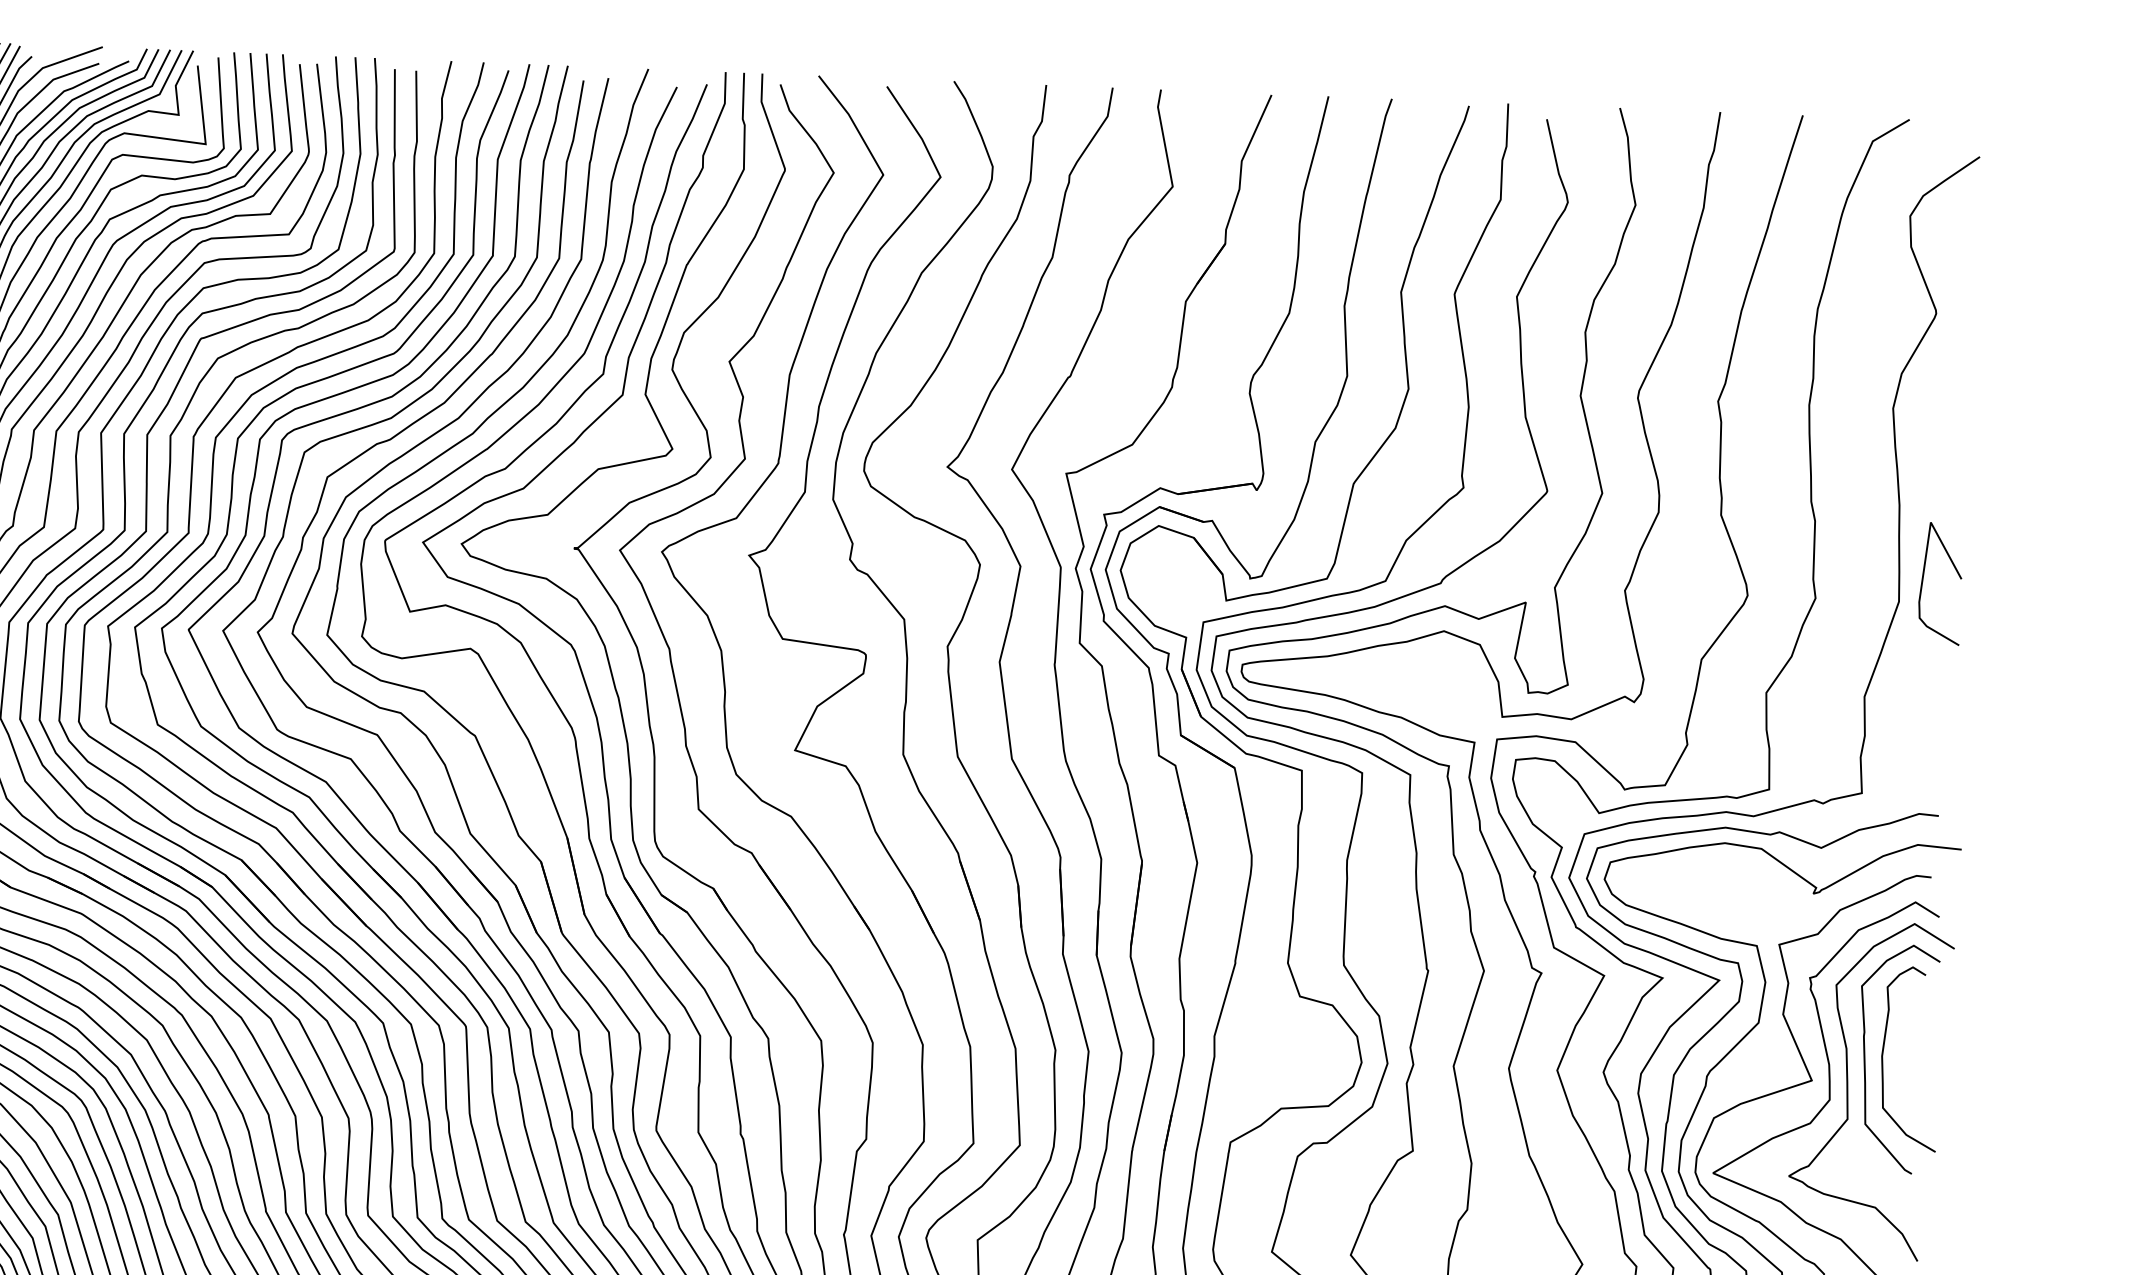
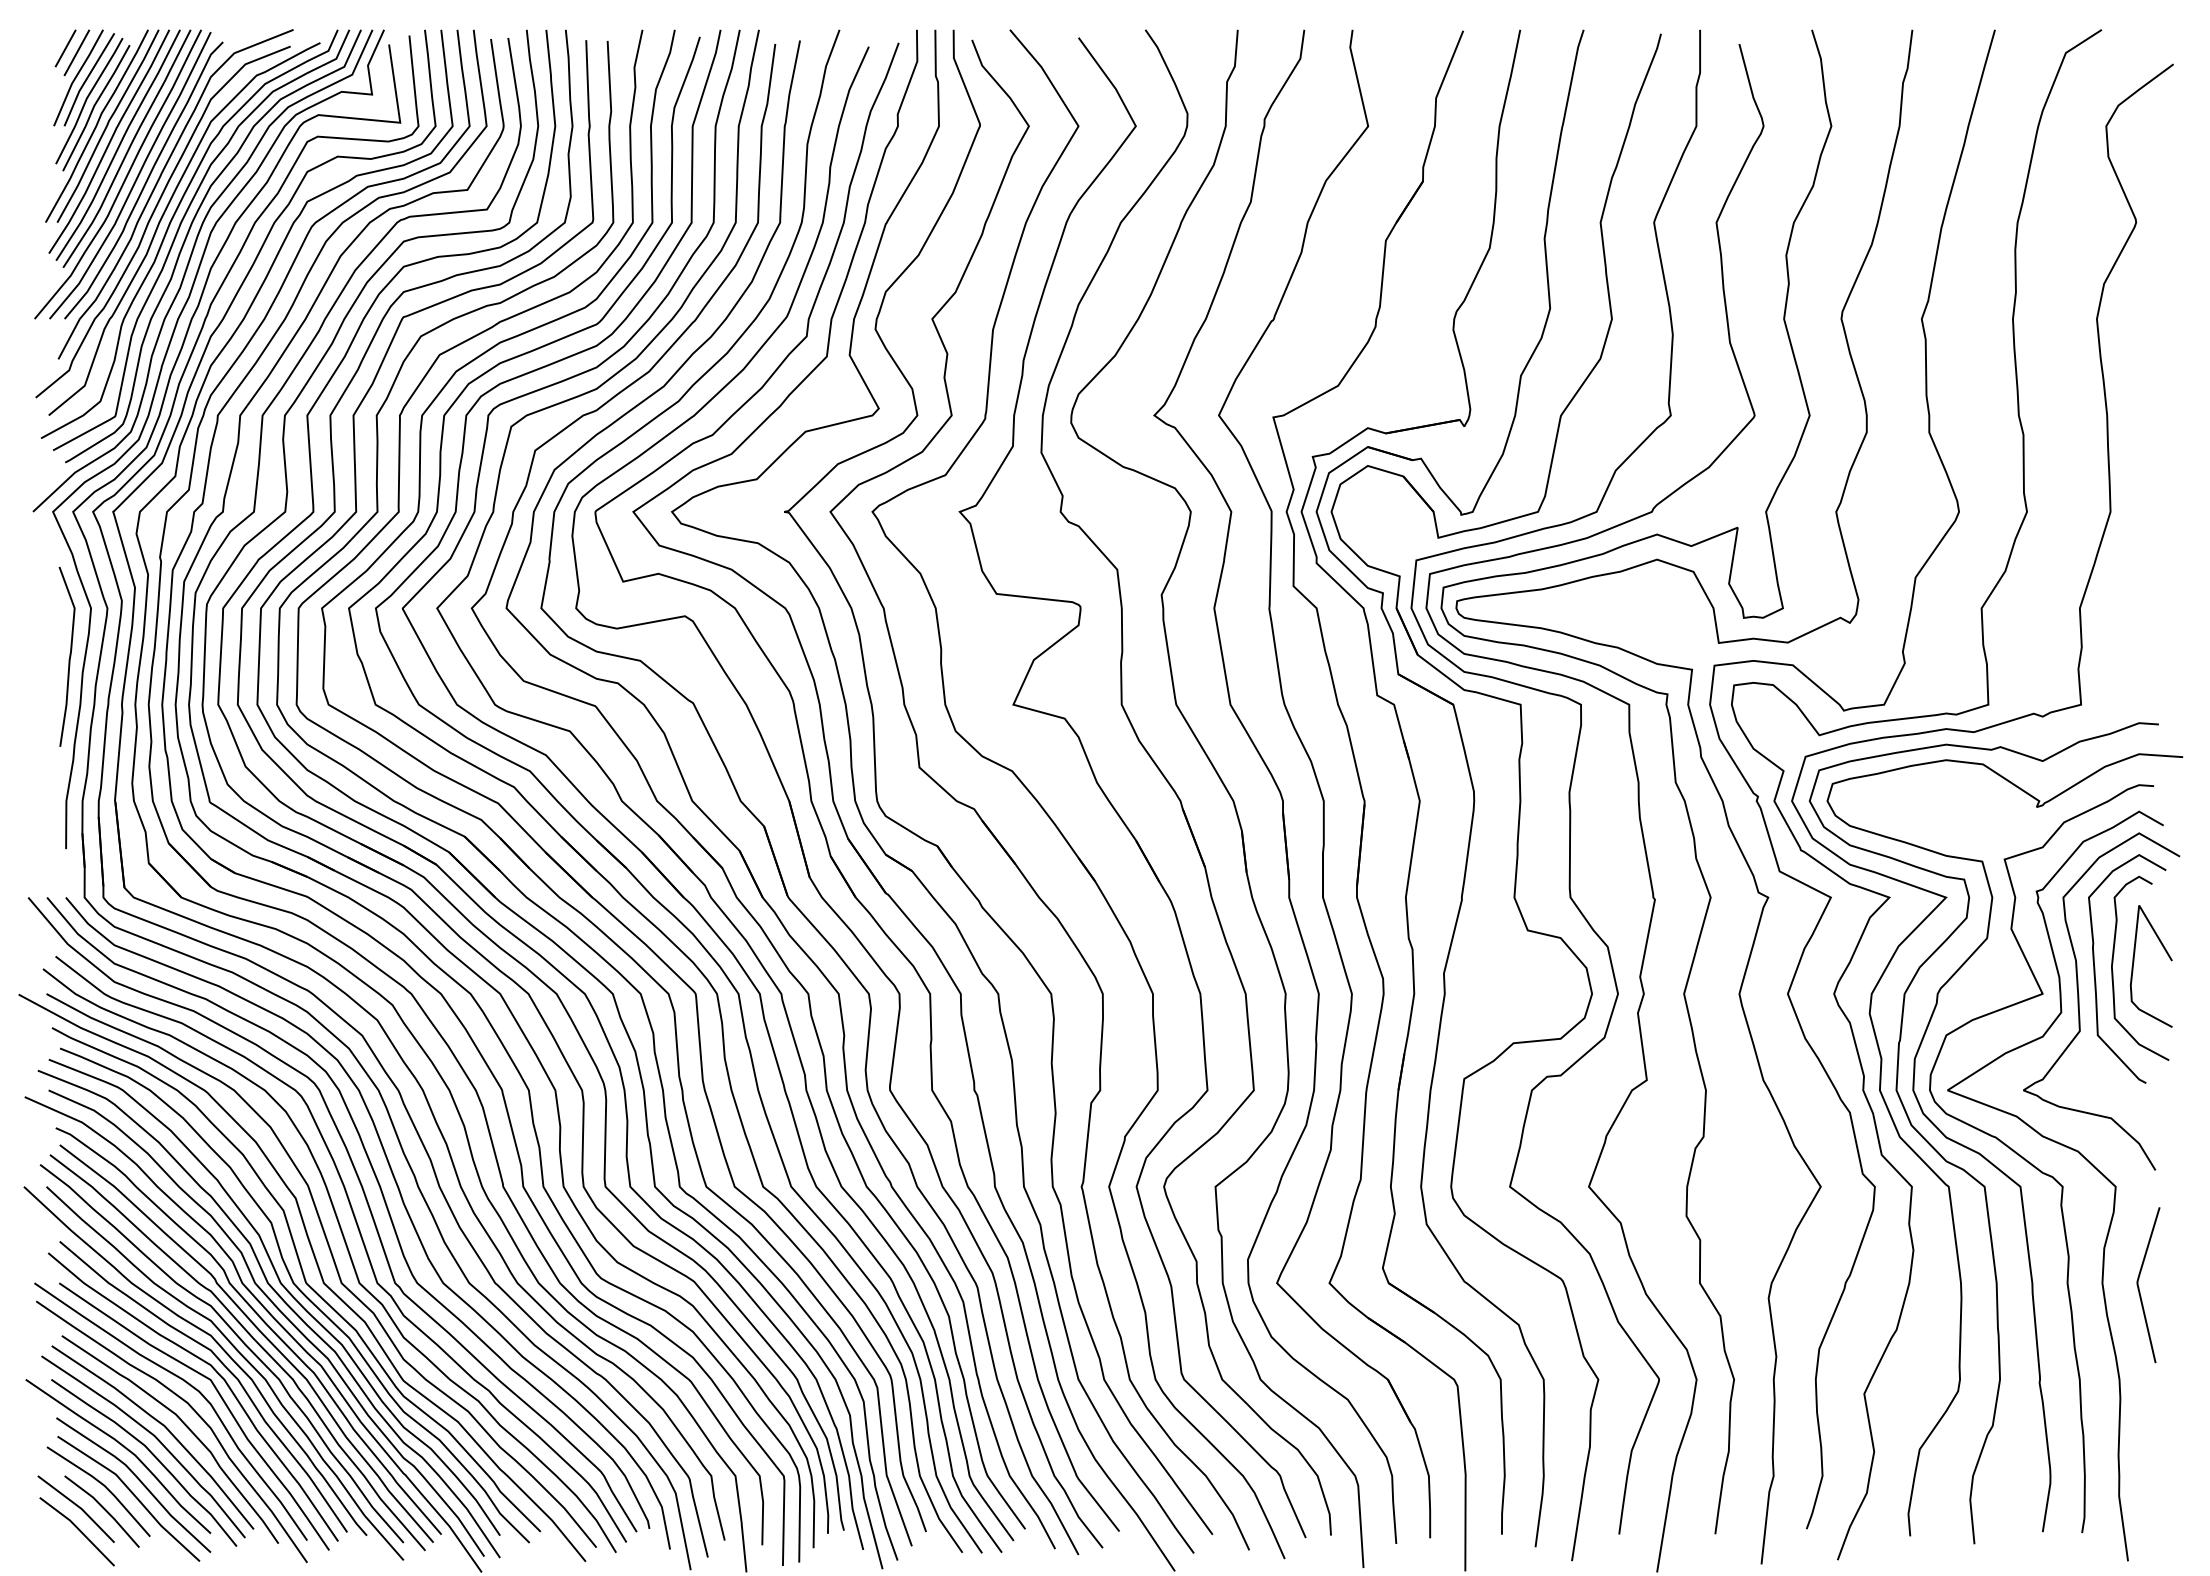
curve: (1923, 579) -> (2134, 962), moved

